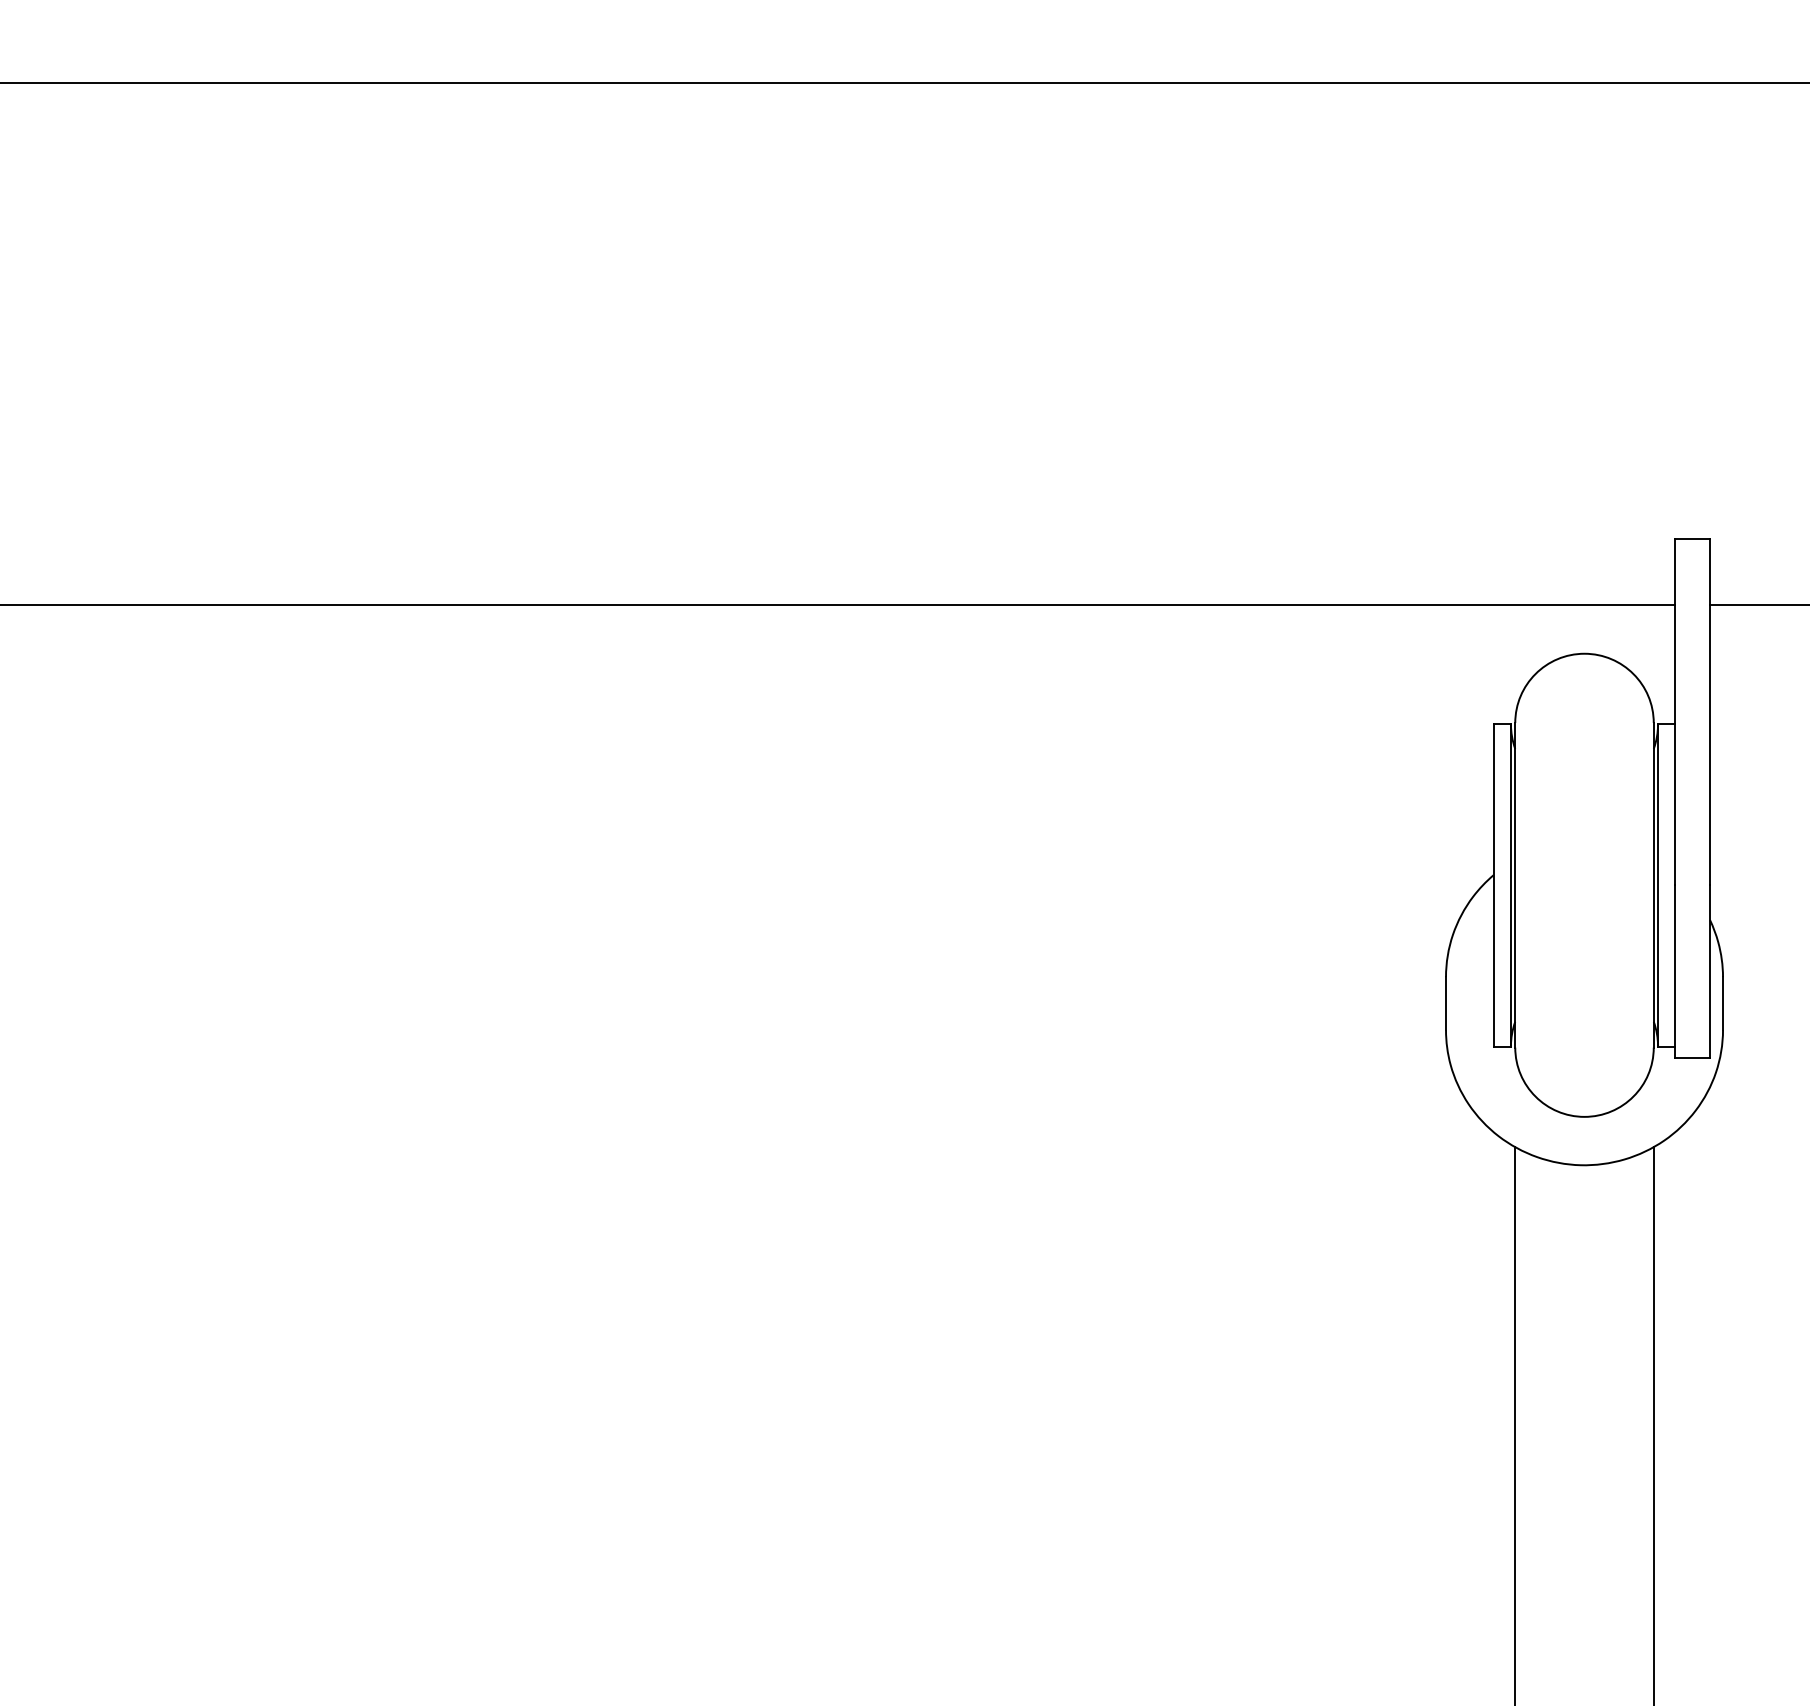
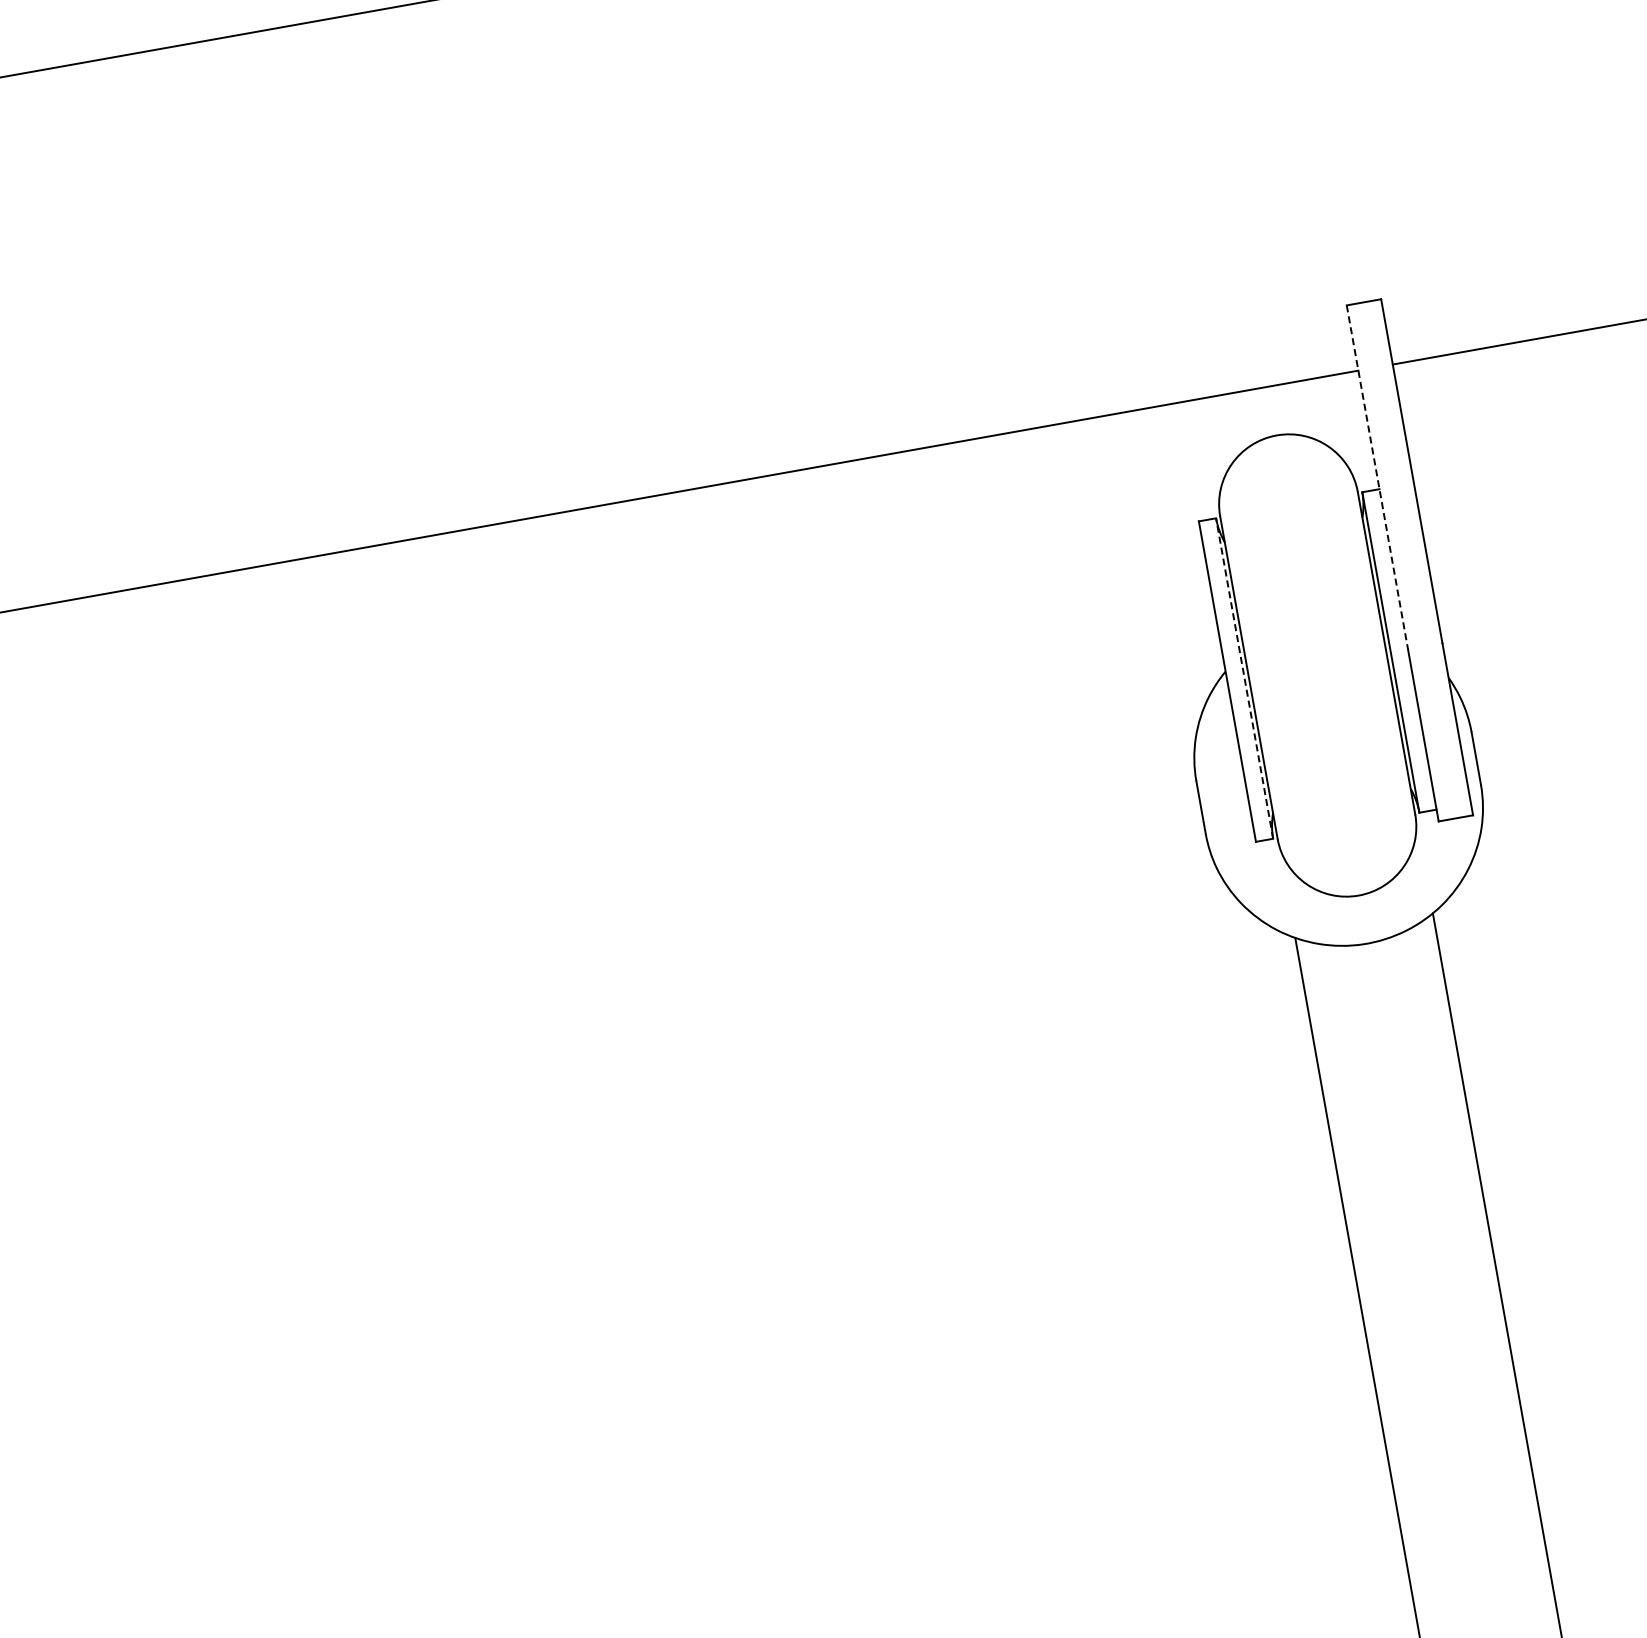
line: (1675, 712) -> (1377, 477), solid -> dashed
line: (1510, 884) -> (1244, 677), solid -> dashed

